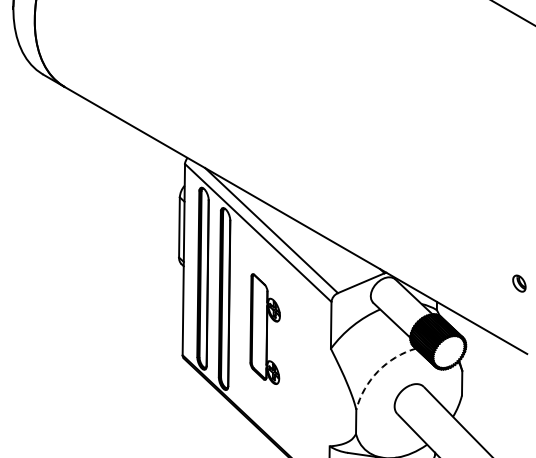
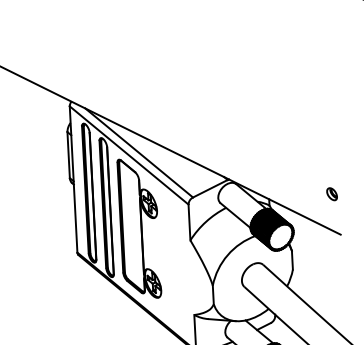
part: (519, 283) -> (332, 194), moved
part: (264, 328) -> (138, 228), size x1.67
arc: (378, 371) -> (227, 255), dashed -> solid

